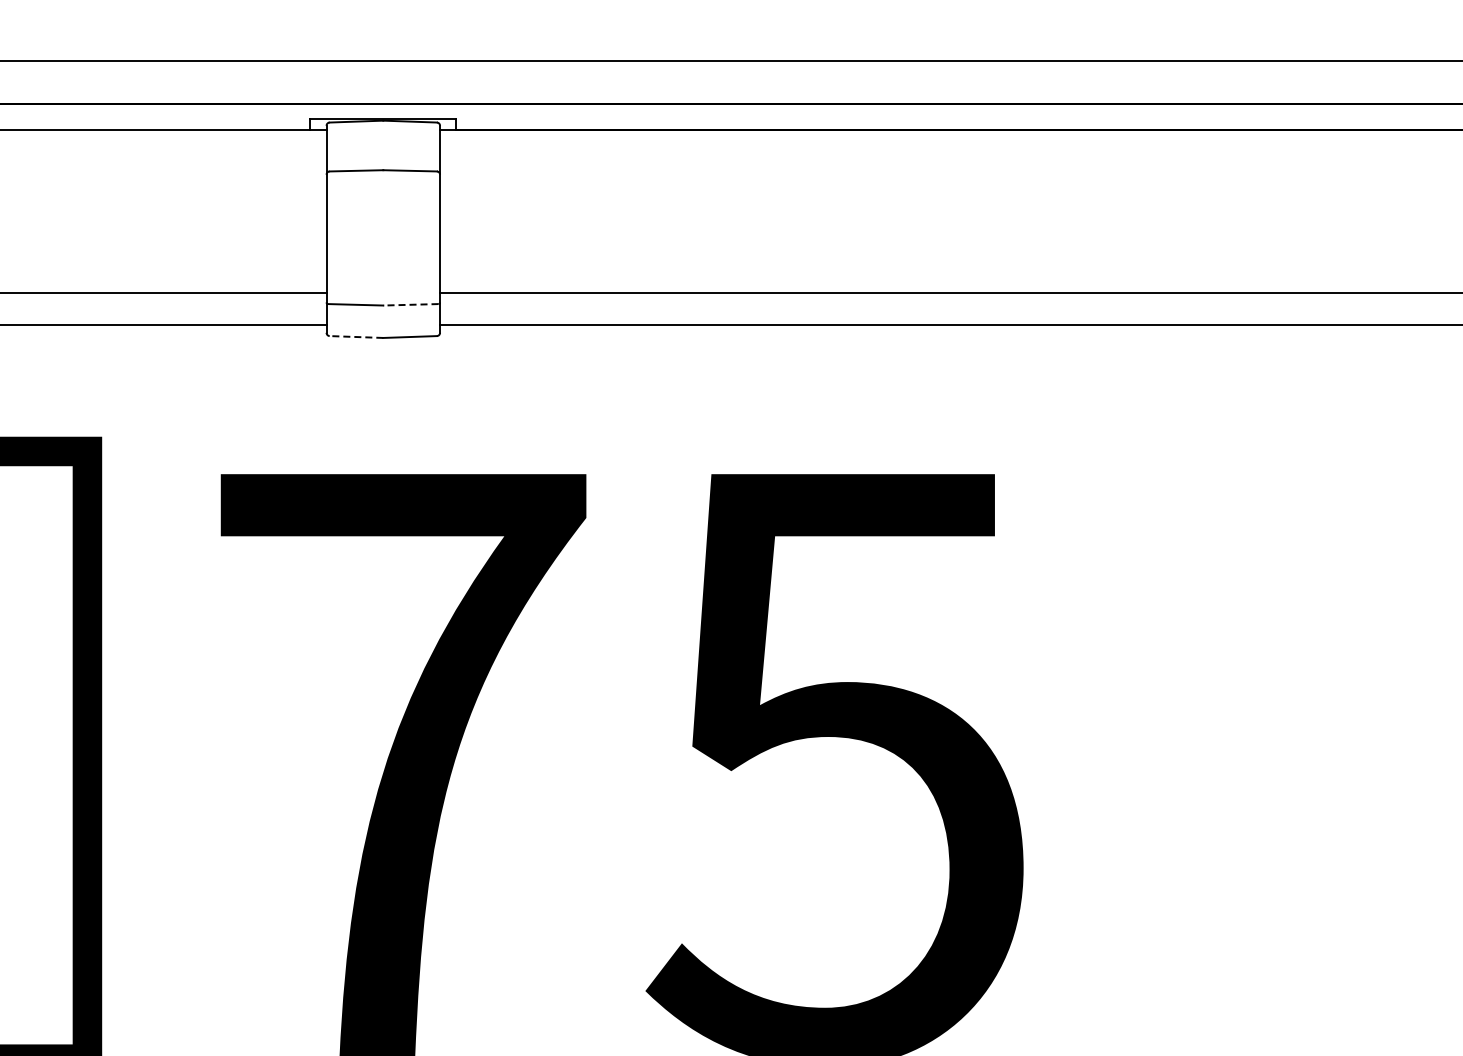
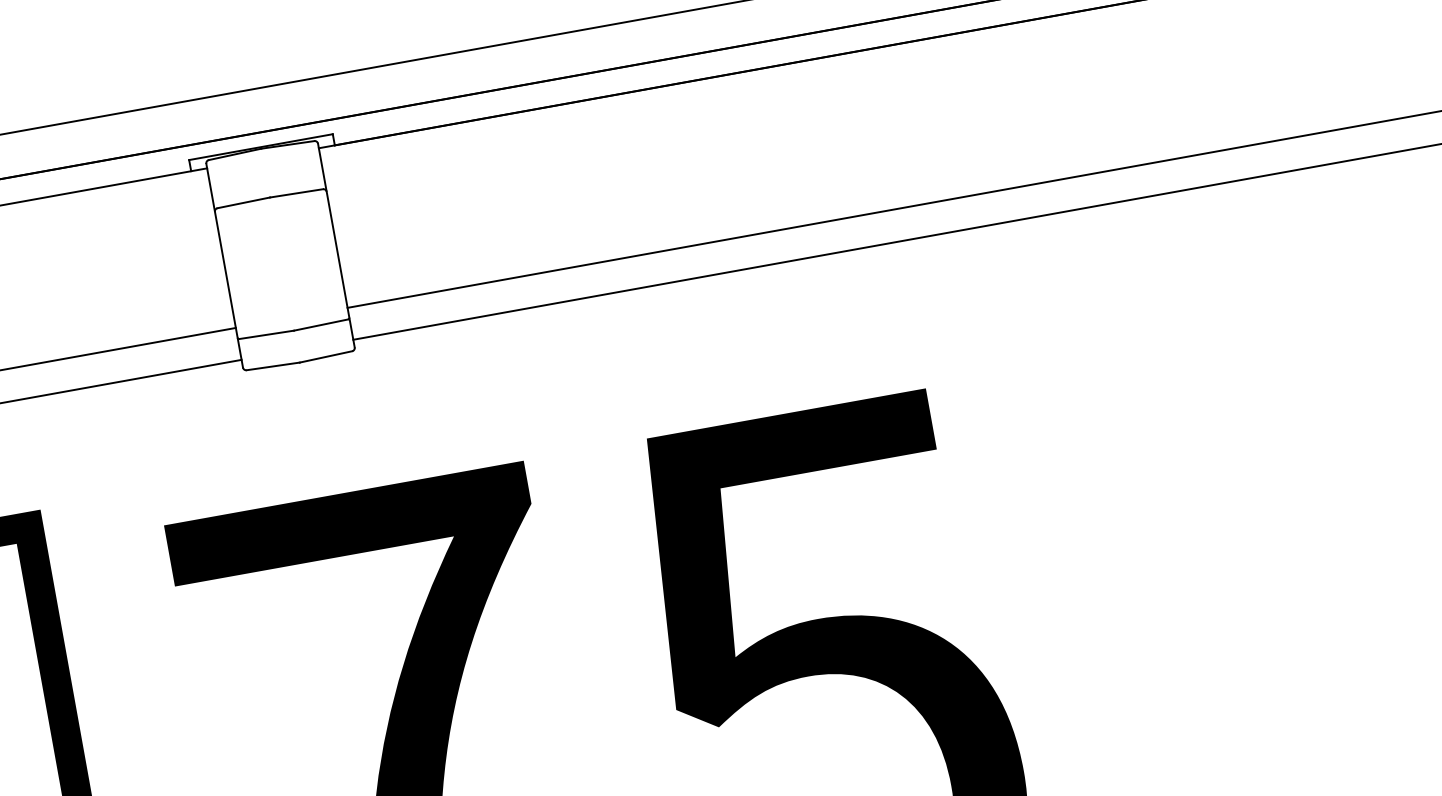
line: (410, 304) -> (320, 324), dashed -> solid
line: (356, 337) -> (273, 366), dashed -> solid

